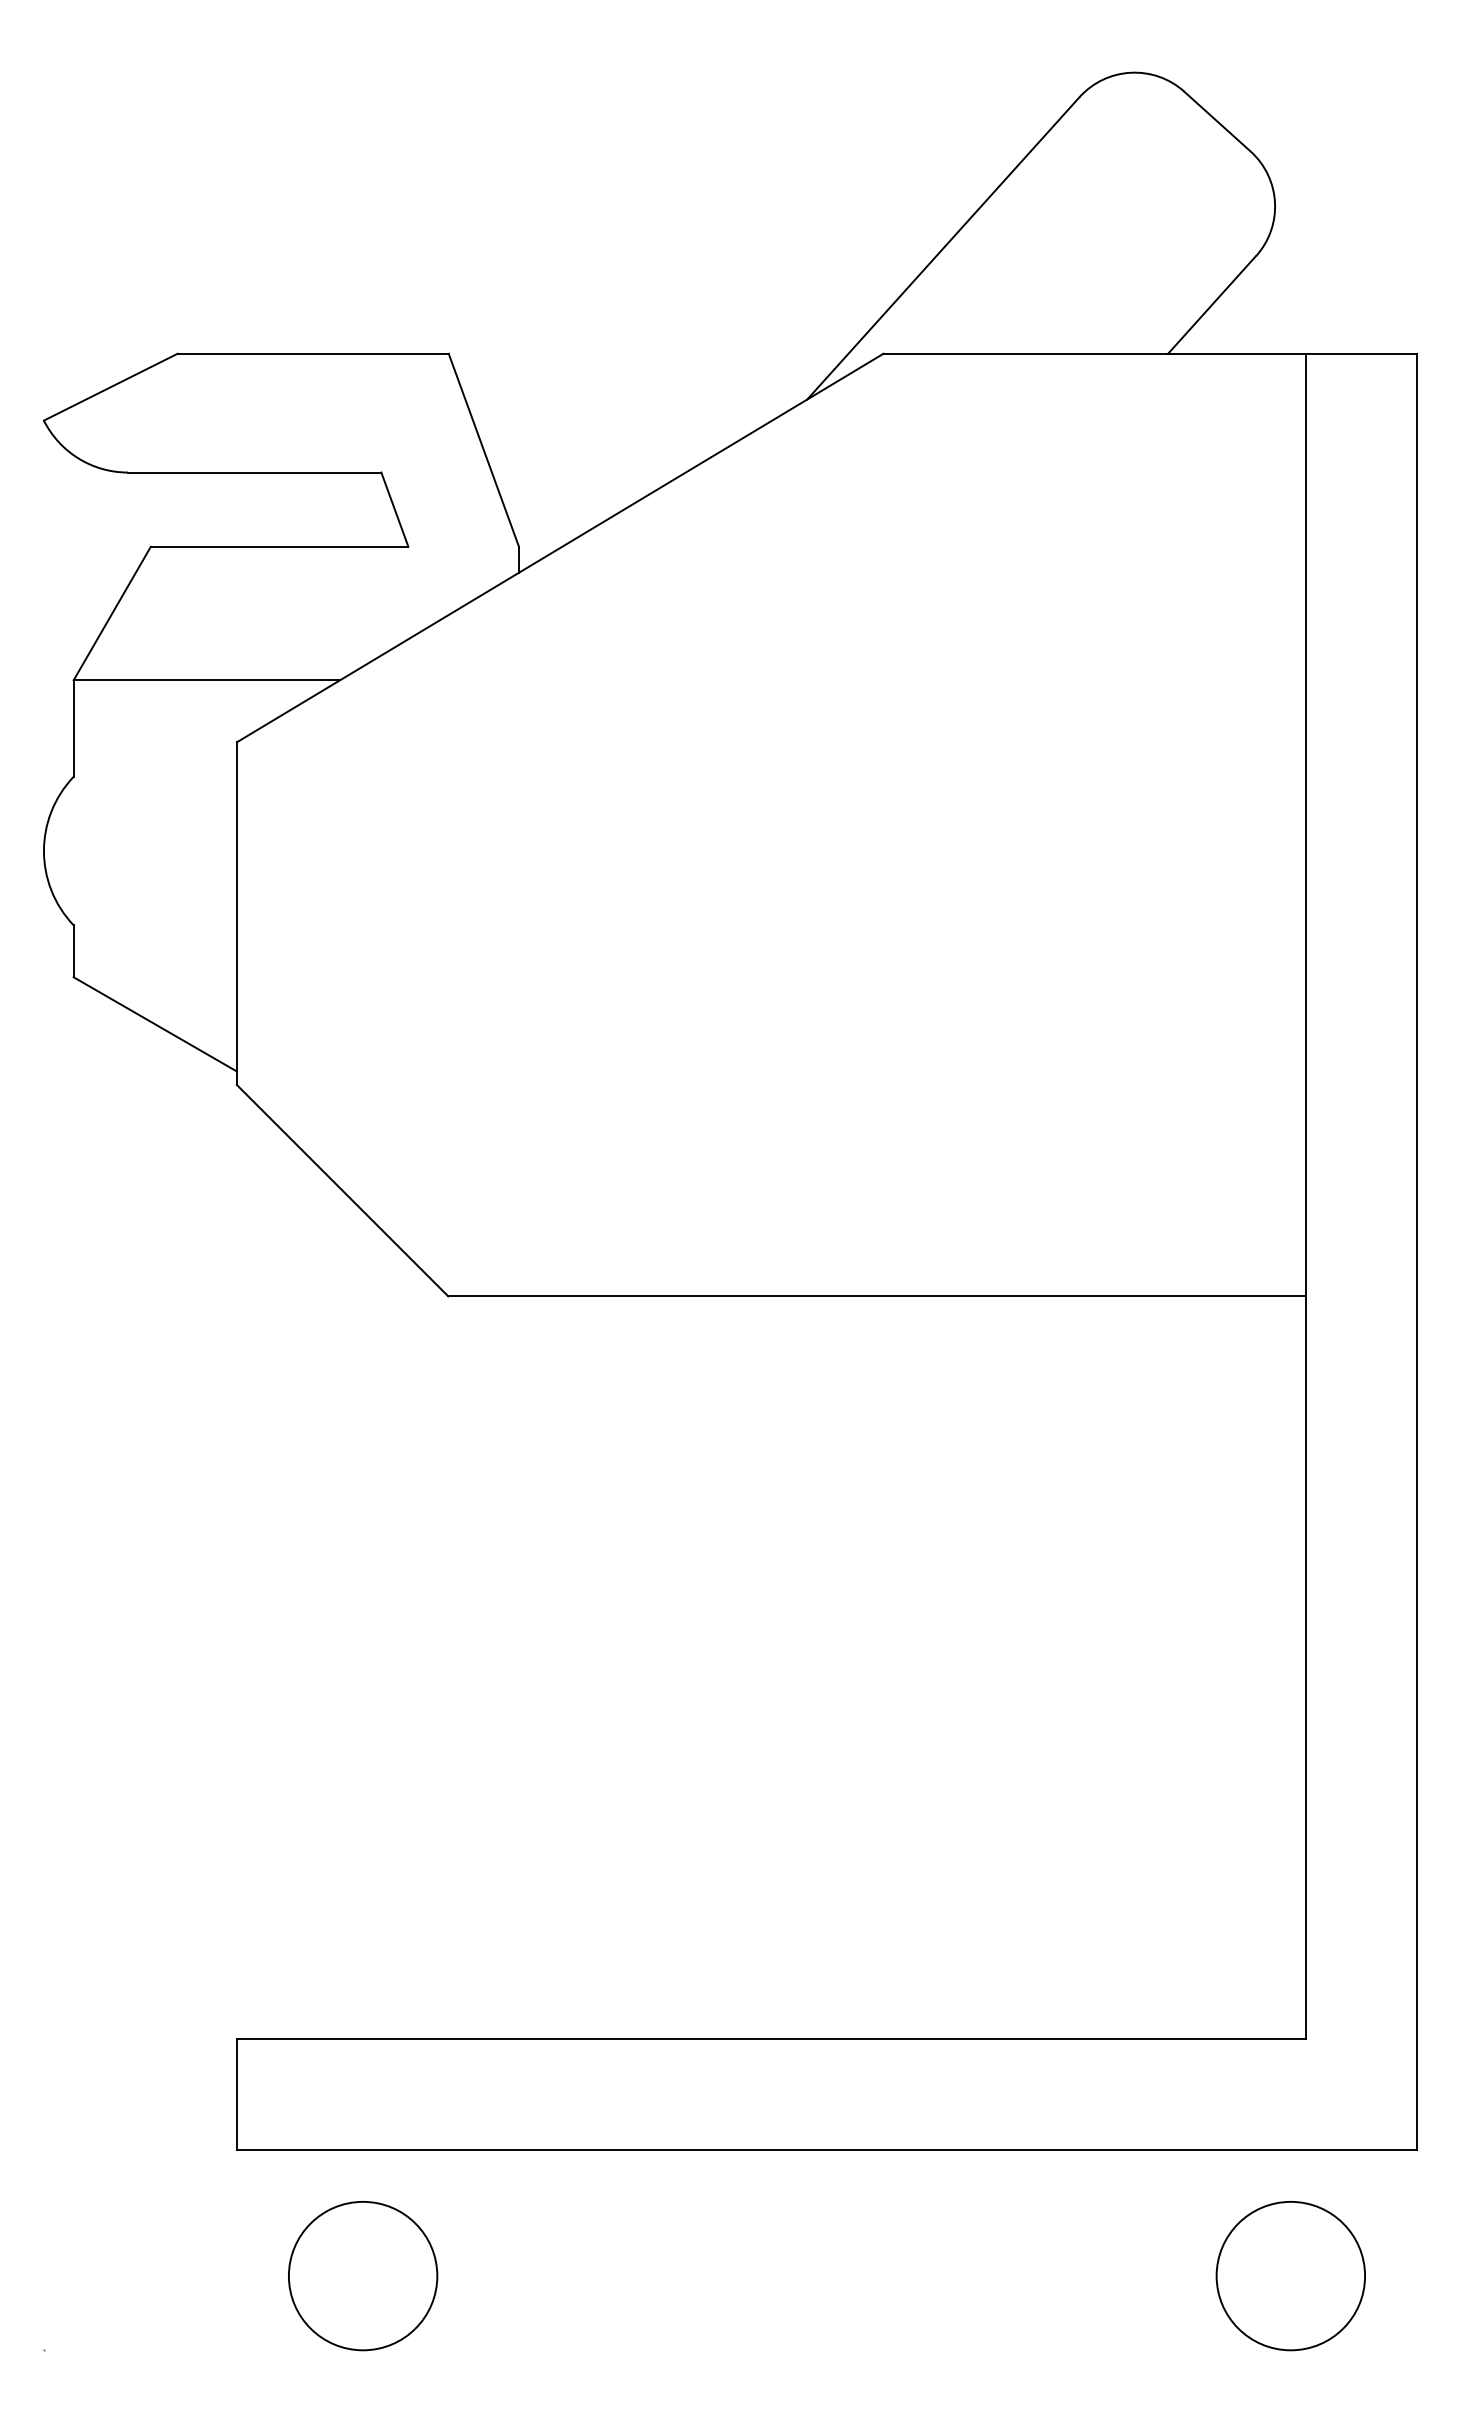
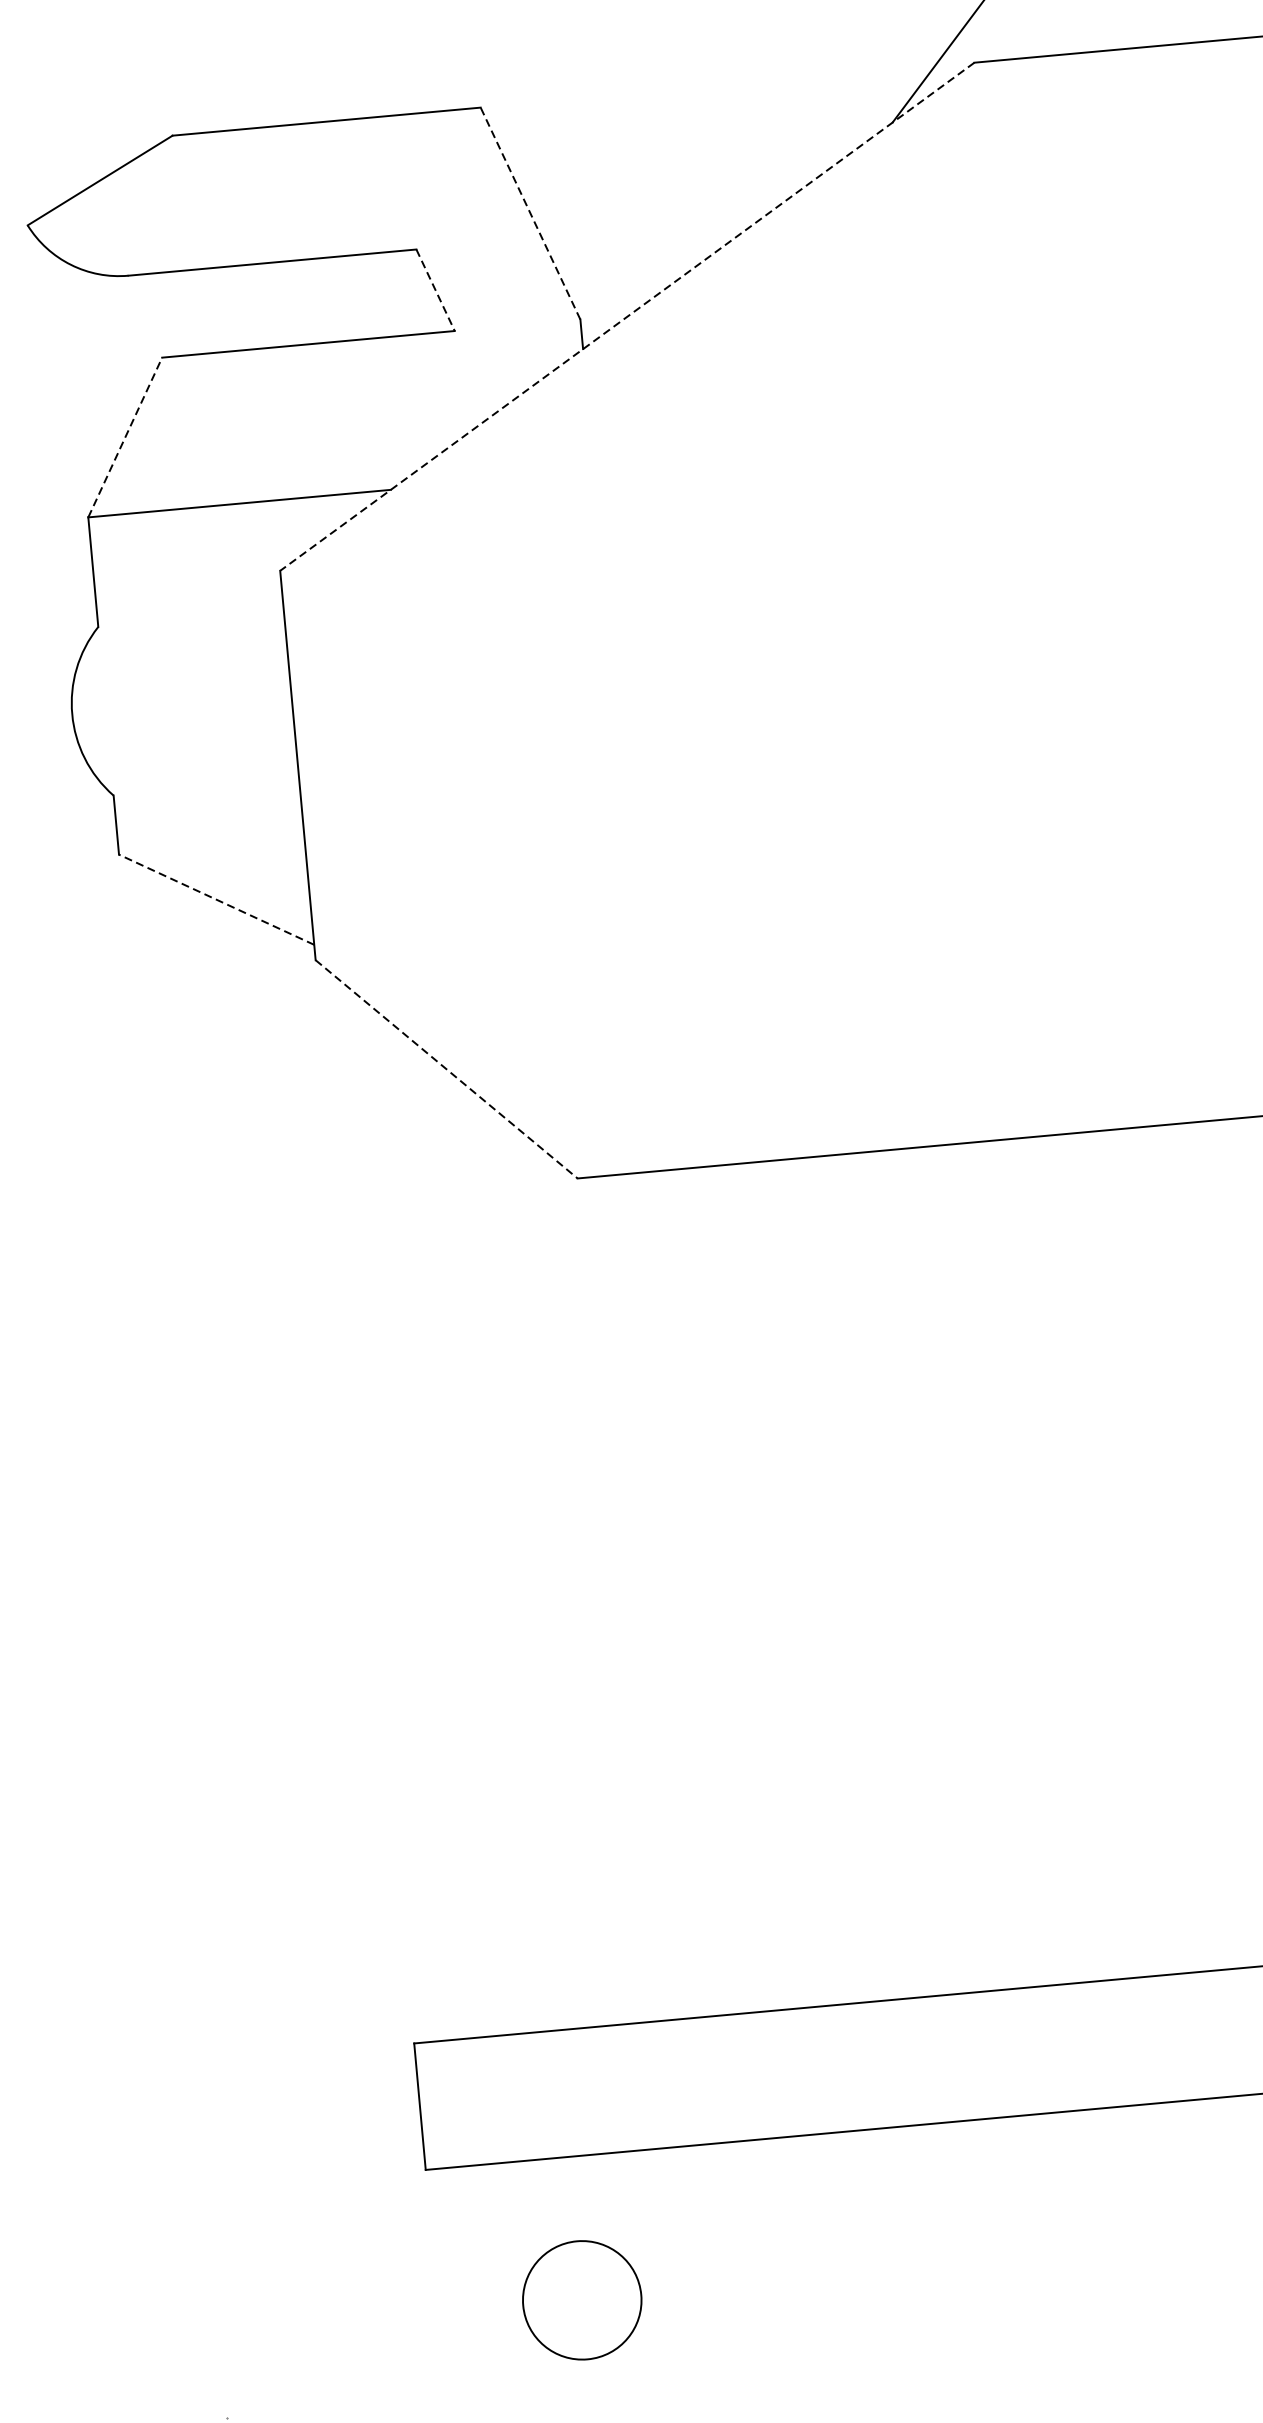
line: (483, 450) -> (530, 213), solid -> dashed
line: (395, 510) -> (436, 291), solid -> dashed
line: (559, 548) -> (626, 317), solid -> dashed
line: (112, 613) -> (125, 437), solid -> dashed
line: (154, 1024) -> (215, 899), solid -> dashed
line: (342, 1191) -> (446, 1070), solid -> dashed
circle: (363, 2276) -> (582, 2300), size x0.7

